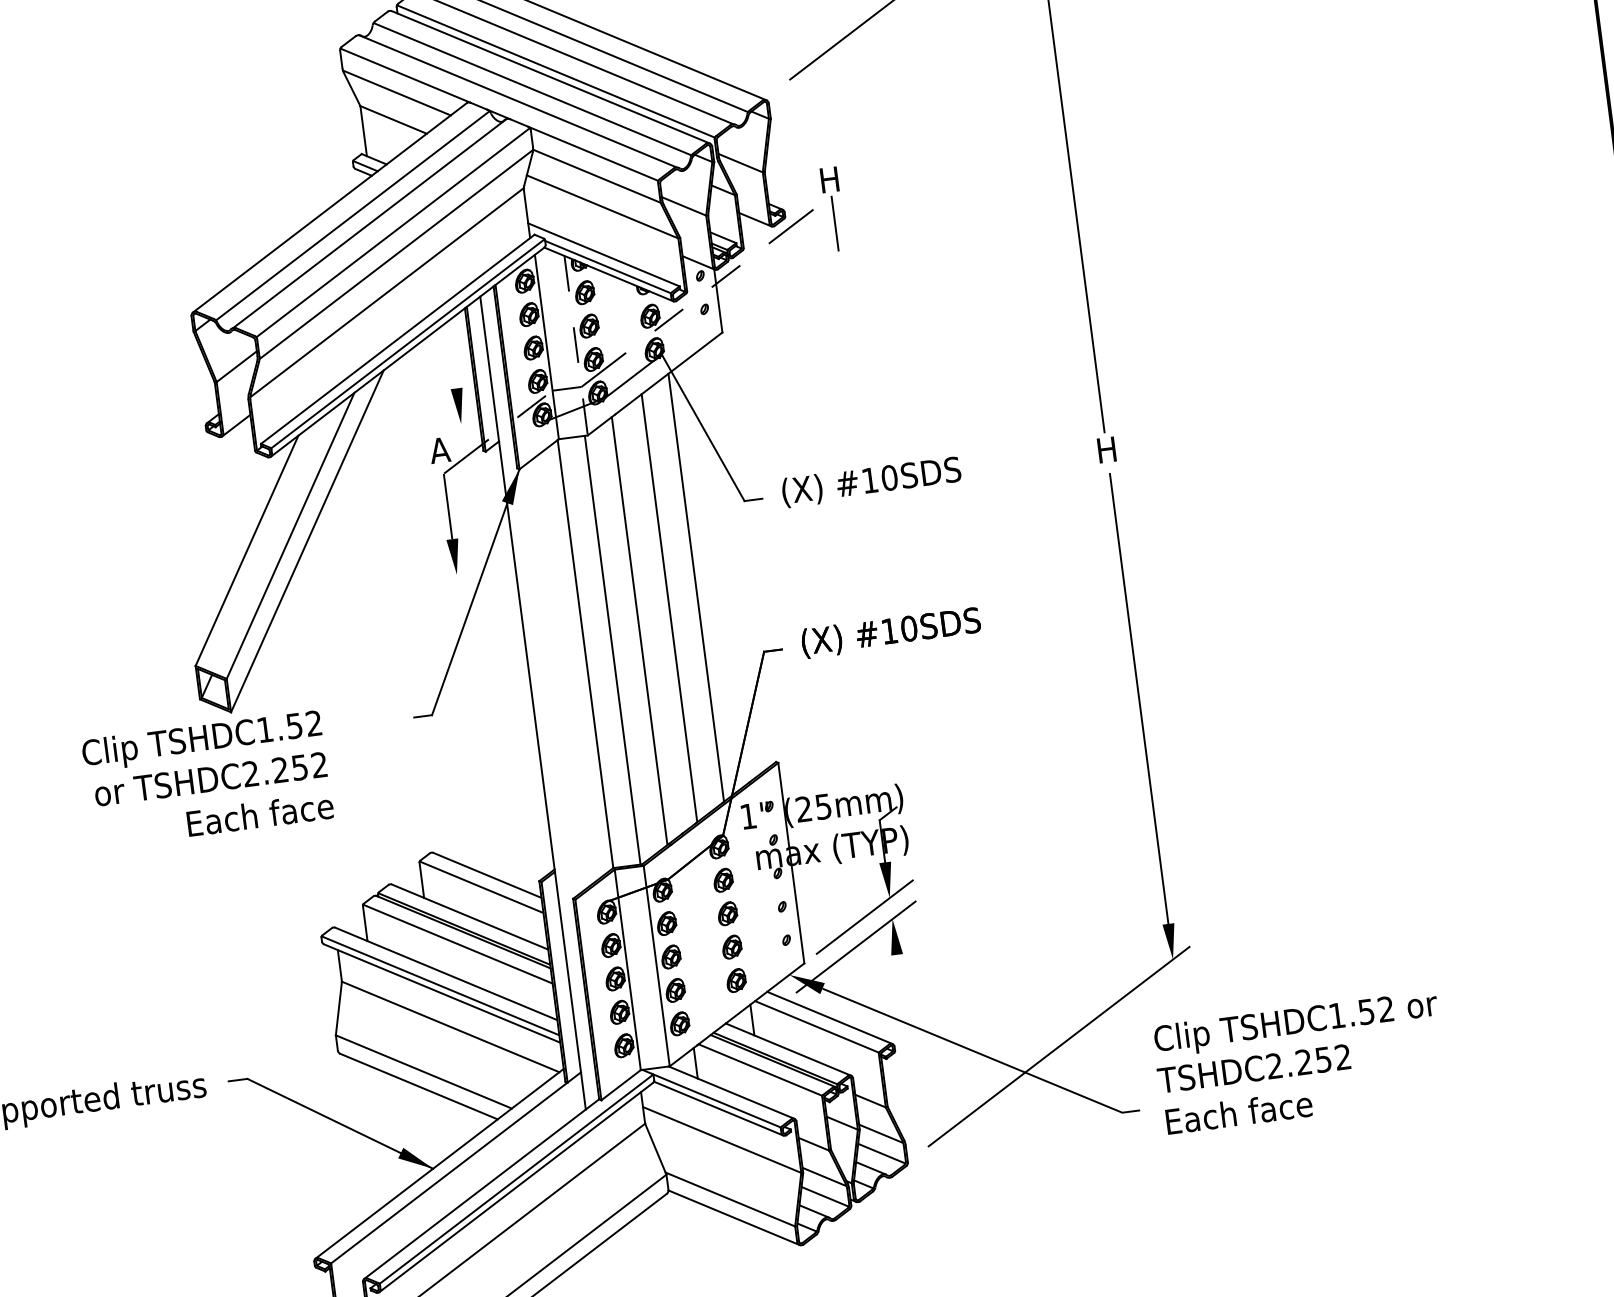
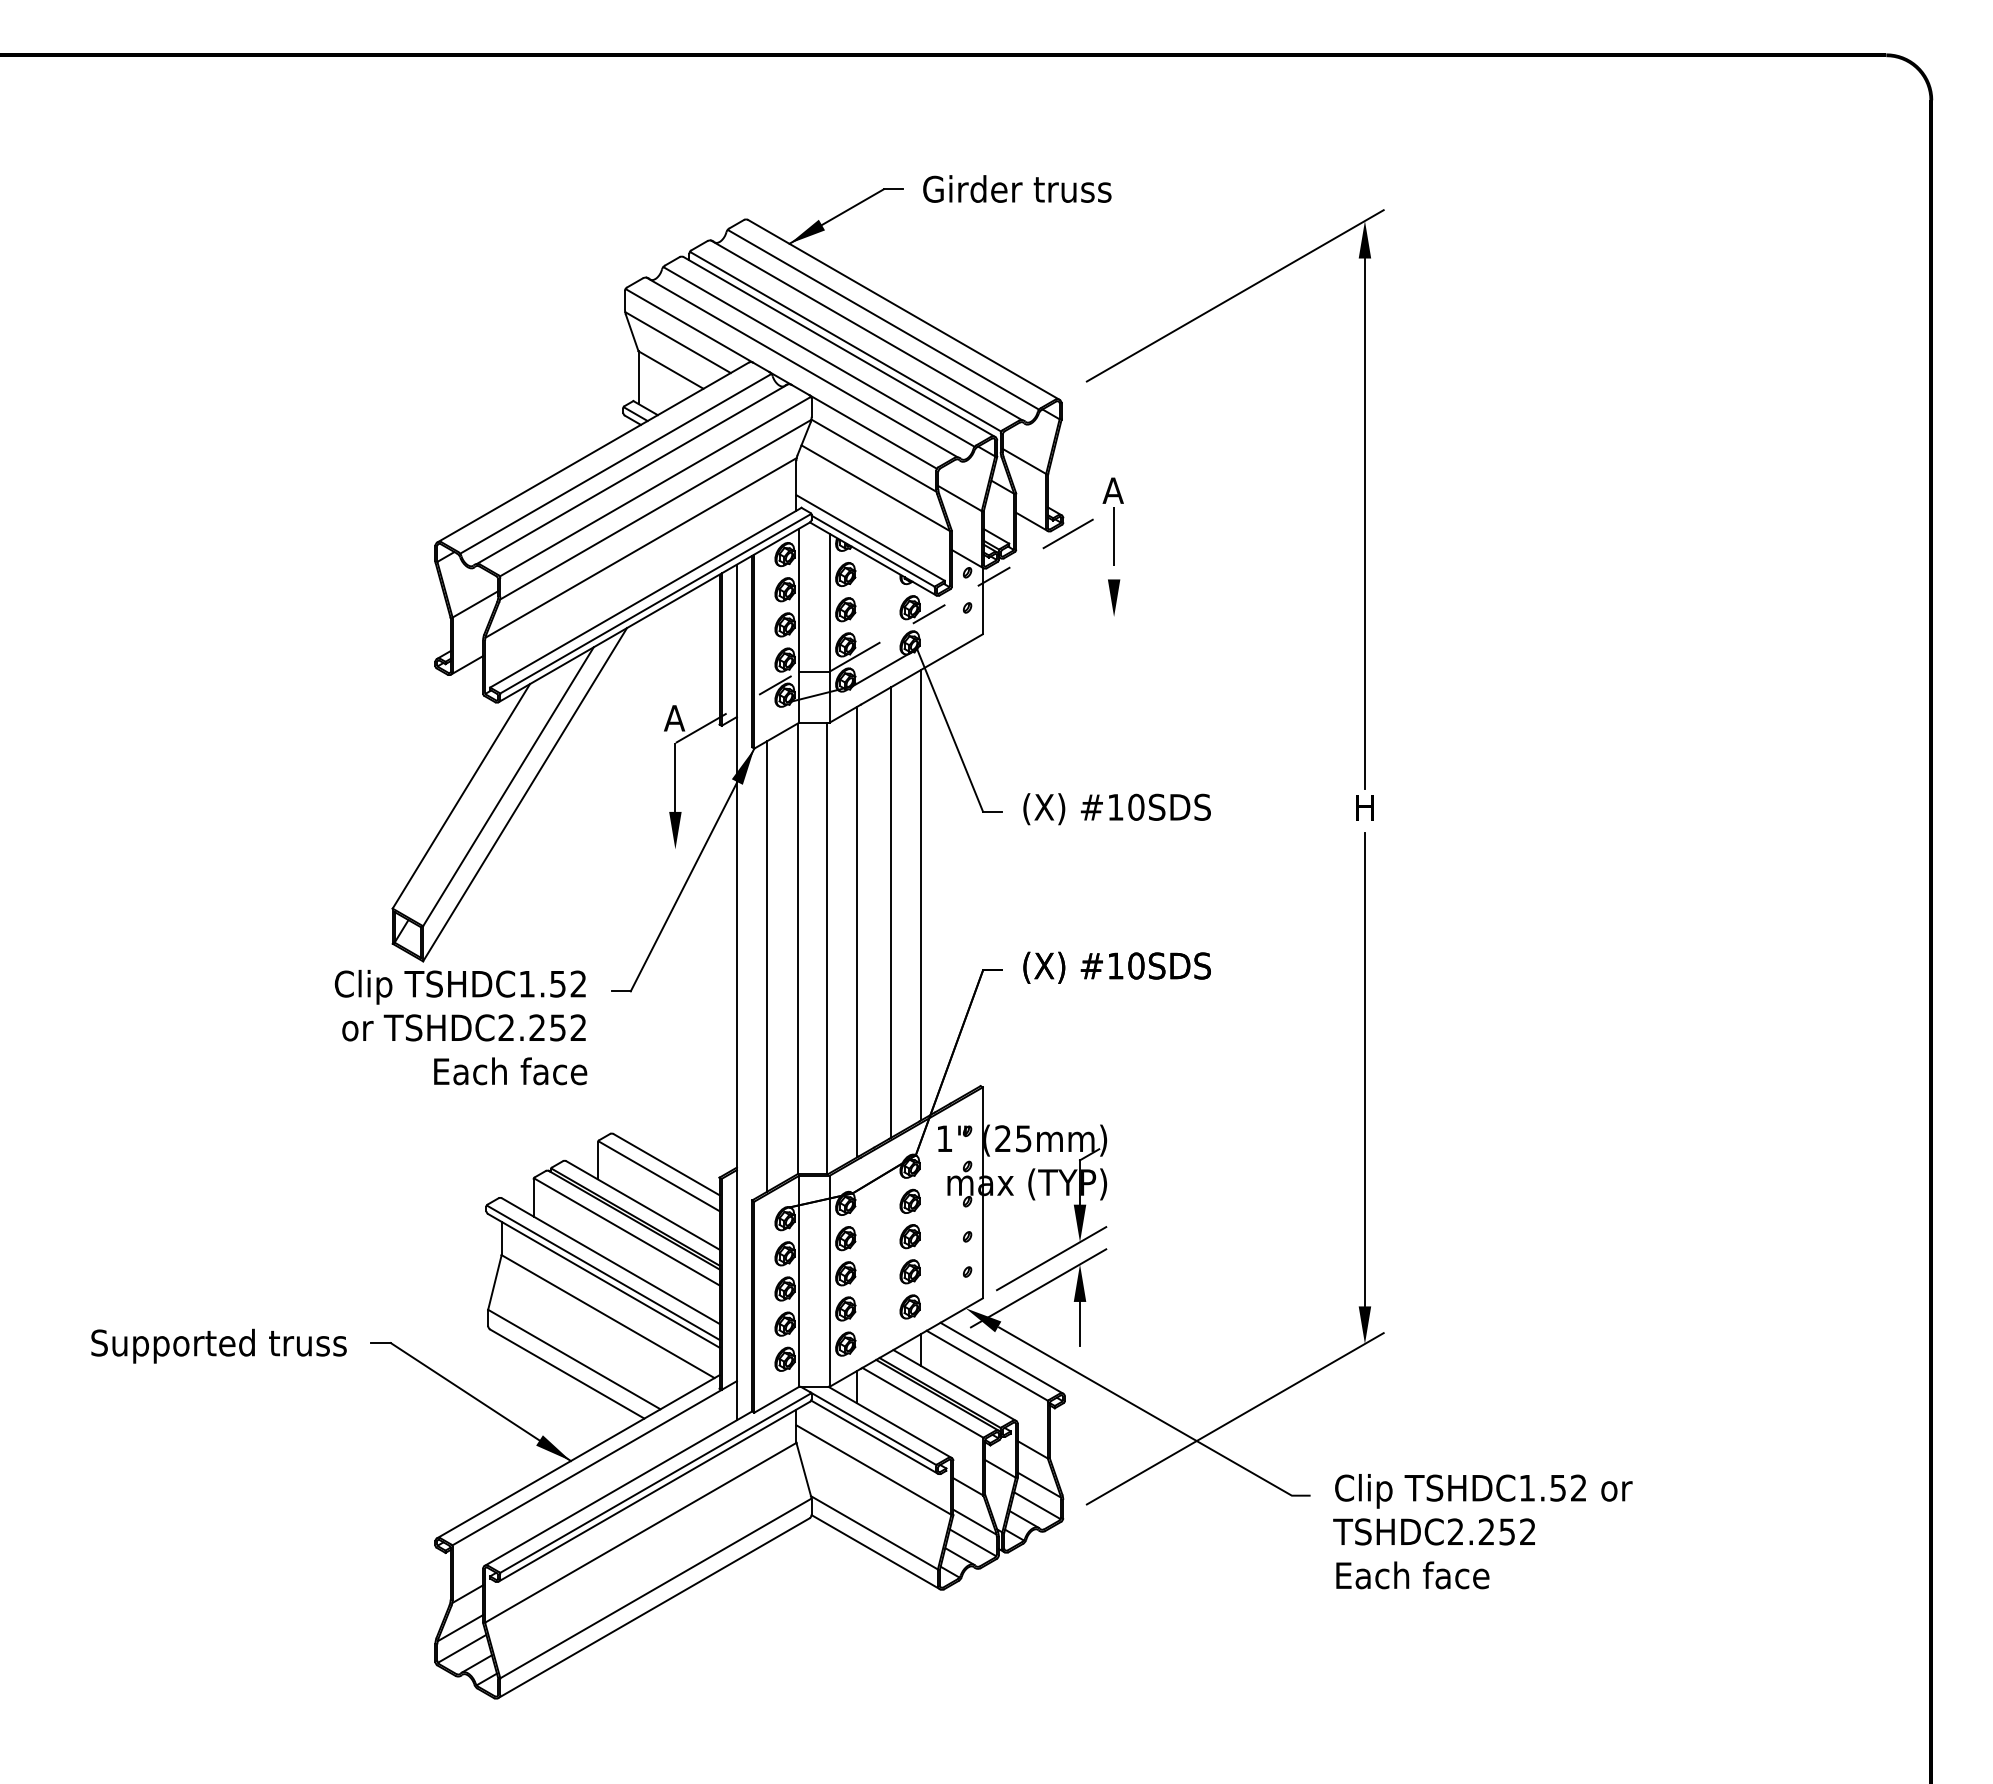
text: (827, 179) -> (1112, 490), H -> A
line: (576, 345) -> (829, 628), dashed -> solid
part: (459, 405) -> (1114, 597), moved
line: (558, 674) -> (767, 966), added
text: (207, 779) -> (460, 1027), moved
line: (900, 975) -> (1080, 1323), added
text: (1299, 1062) -> (1482, 1531), moved

